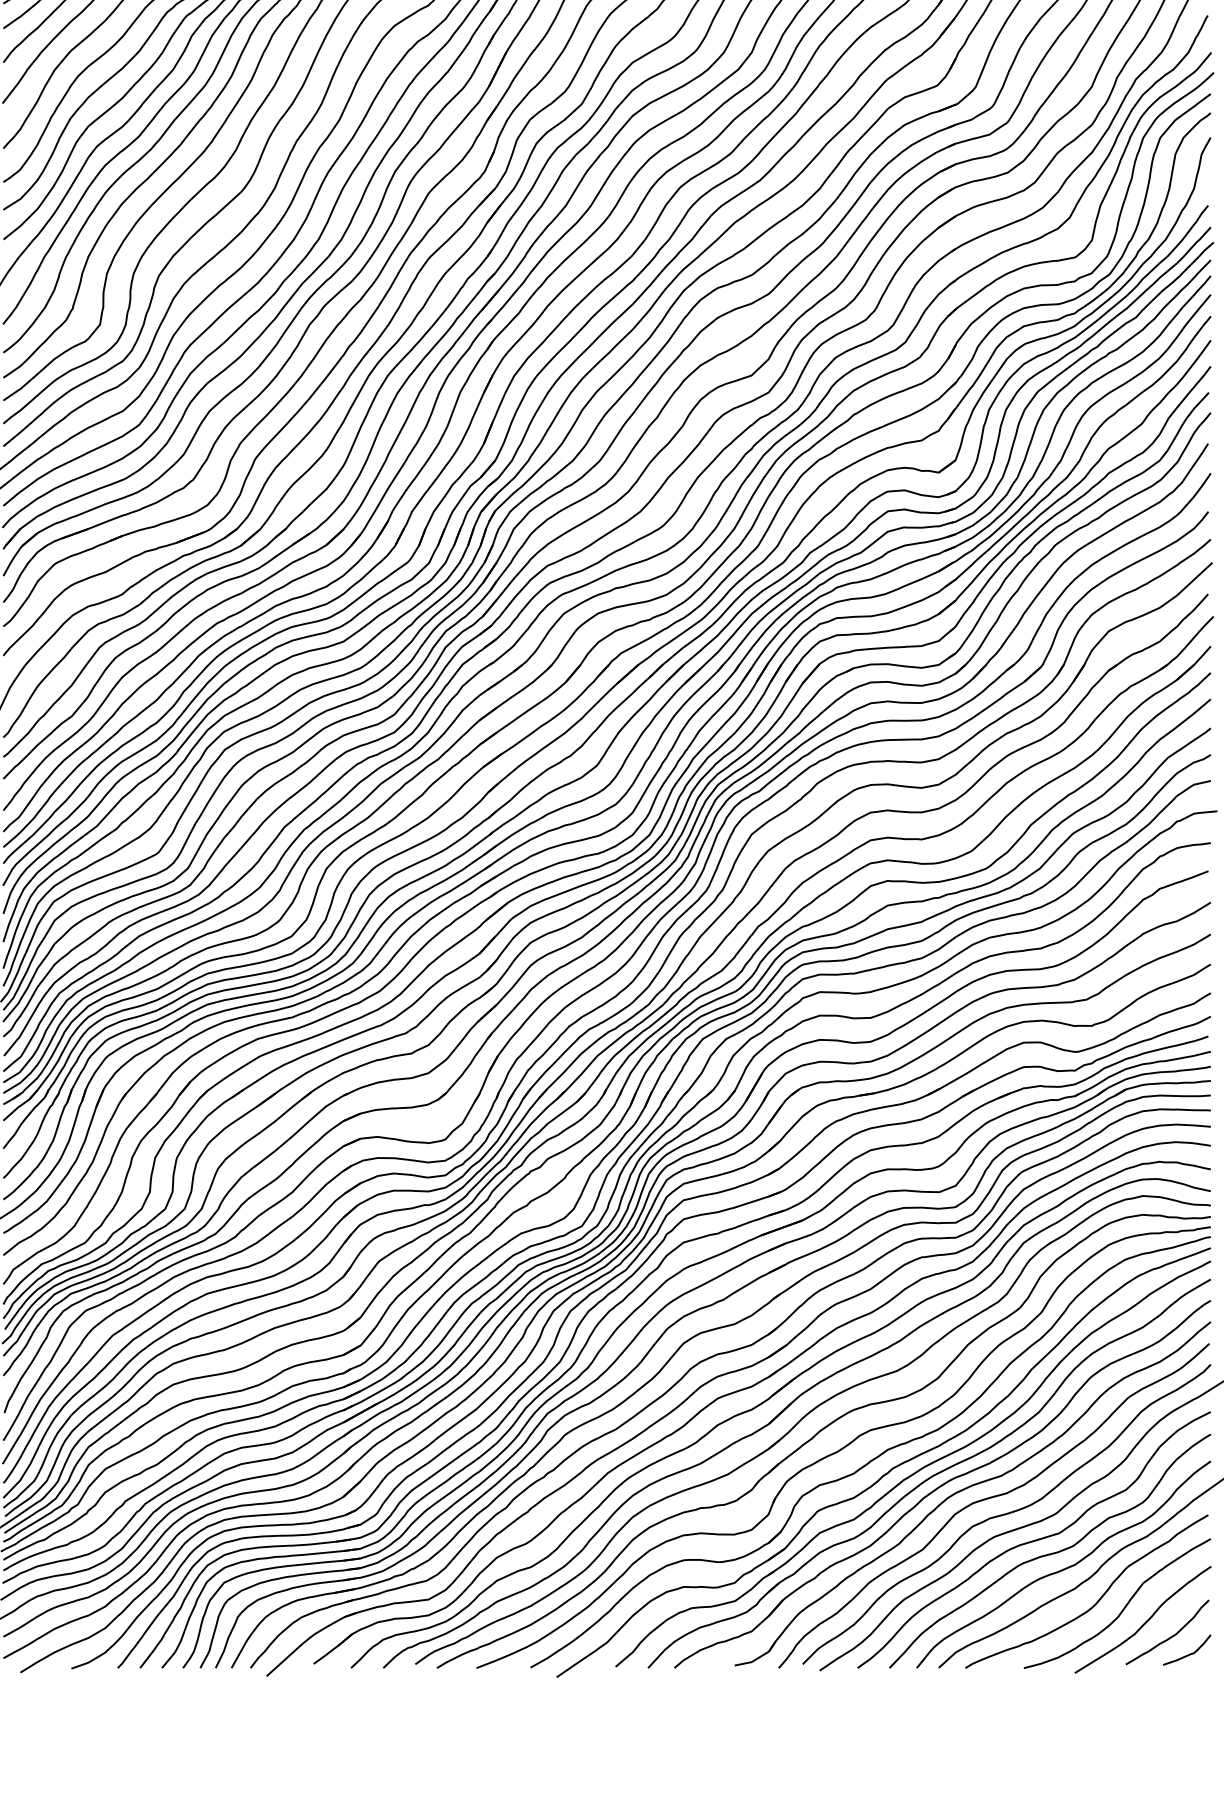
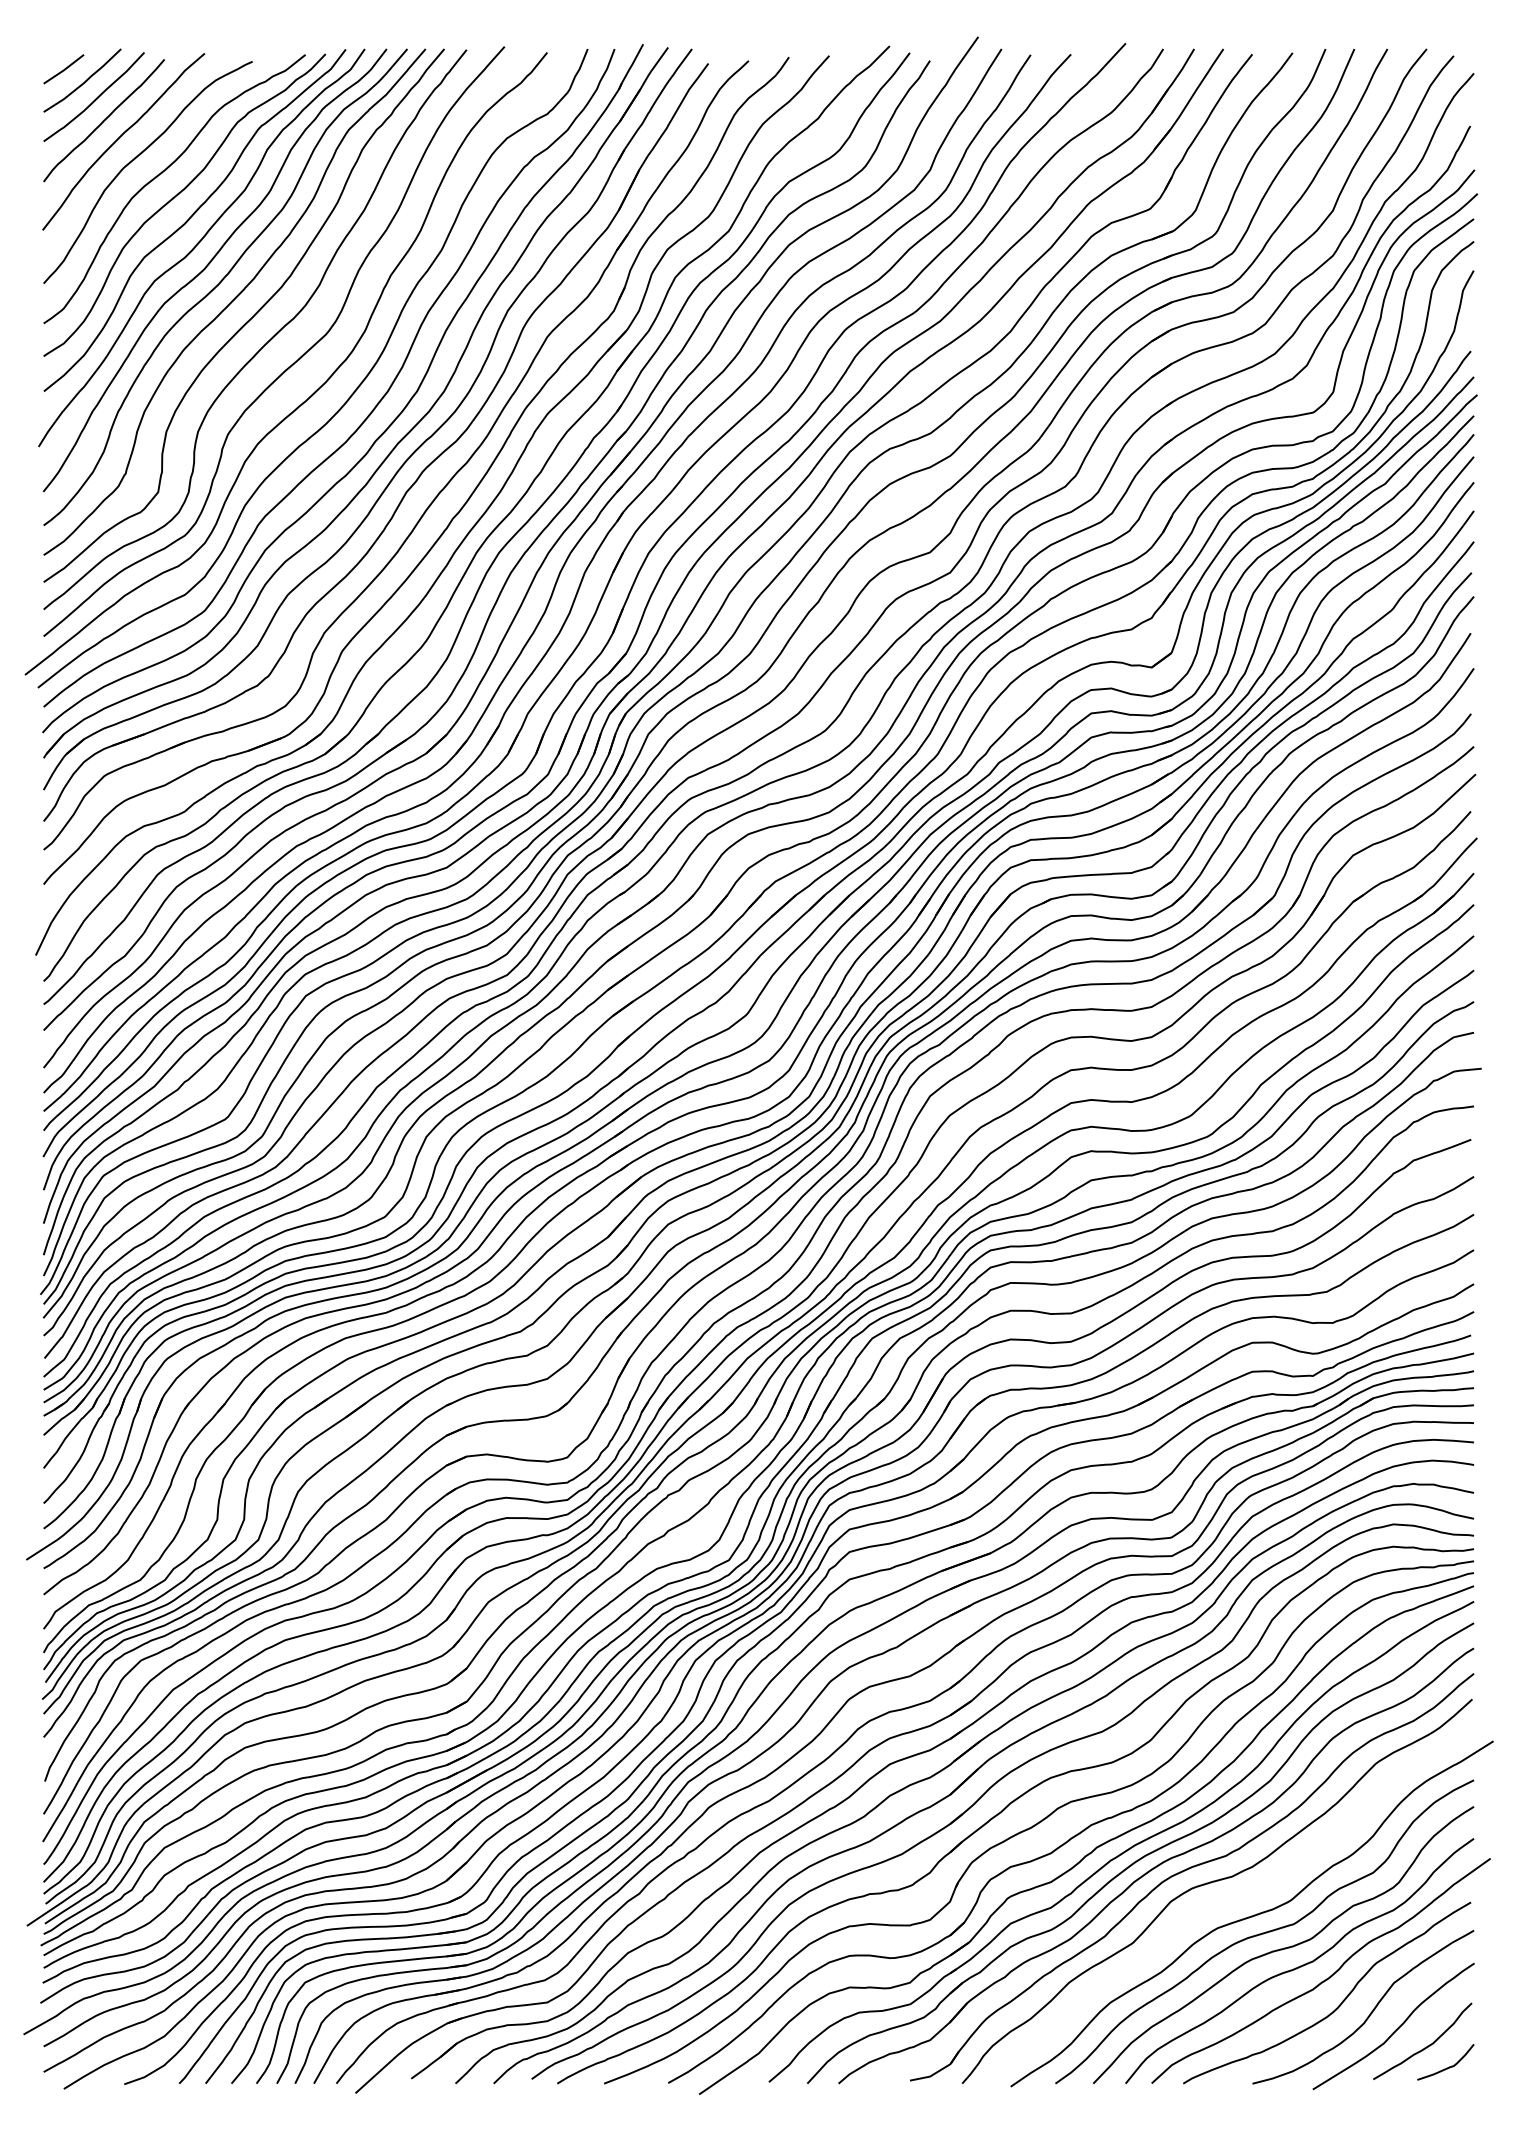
curve: (1006, 1514) -> (1232, 1901), removed

